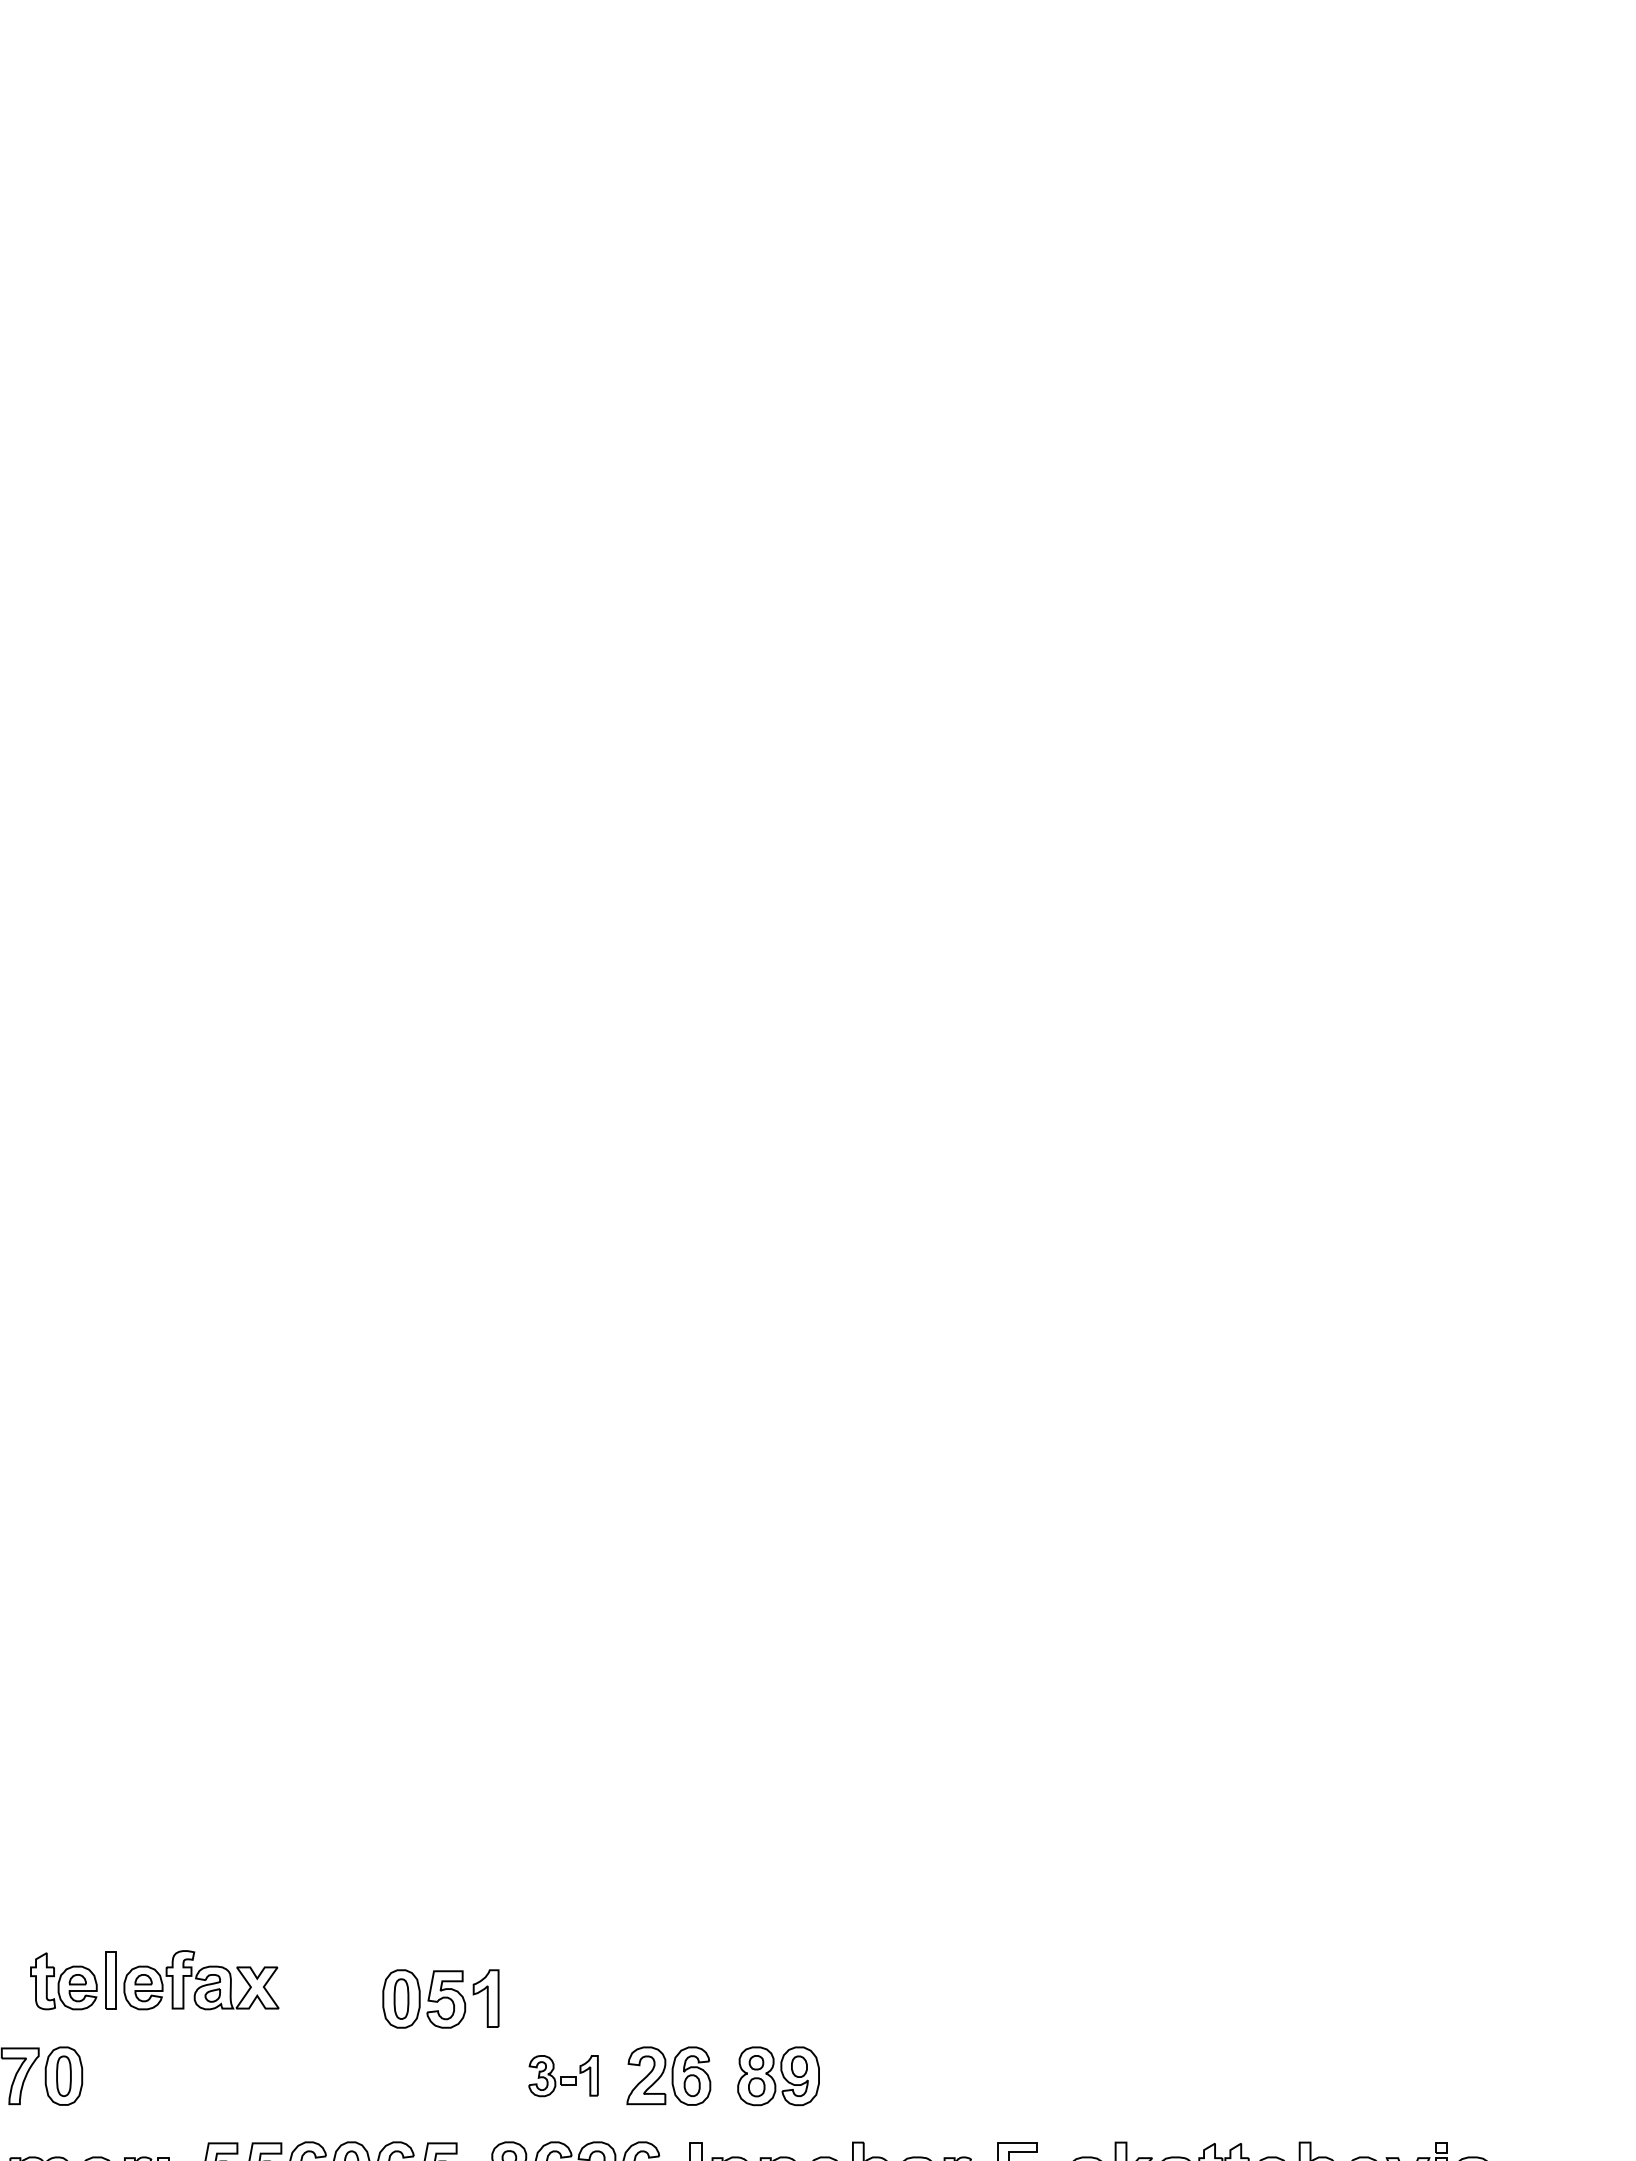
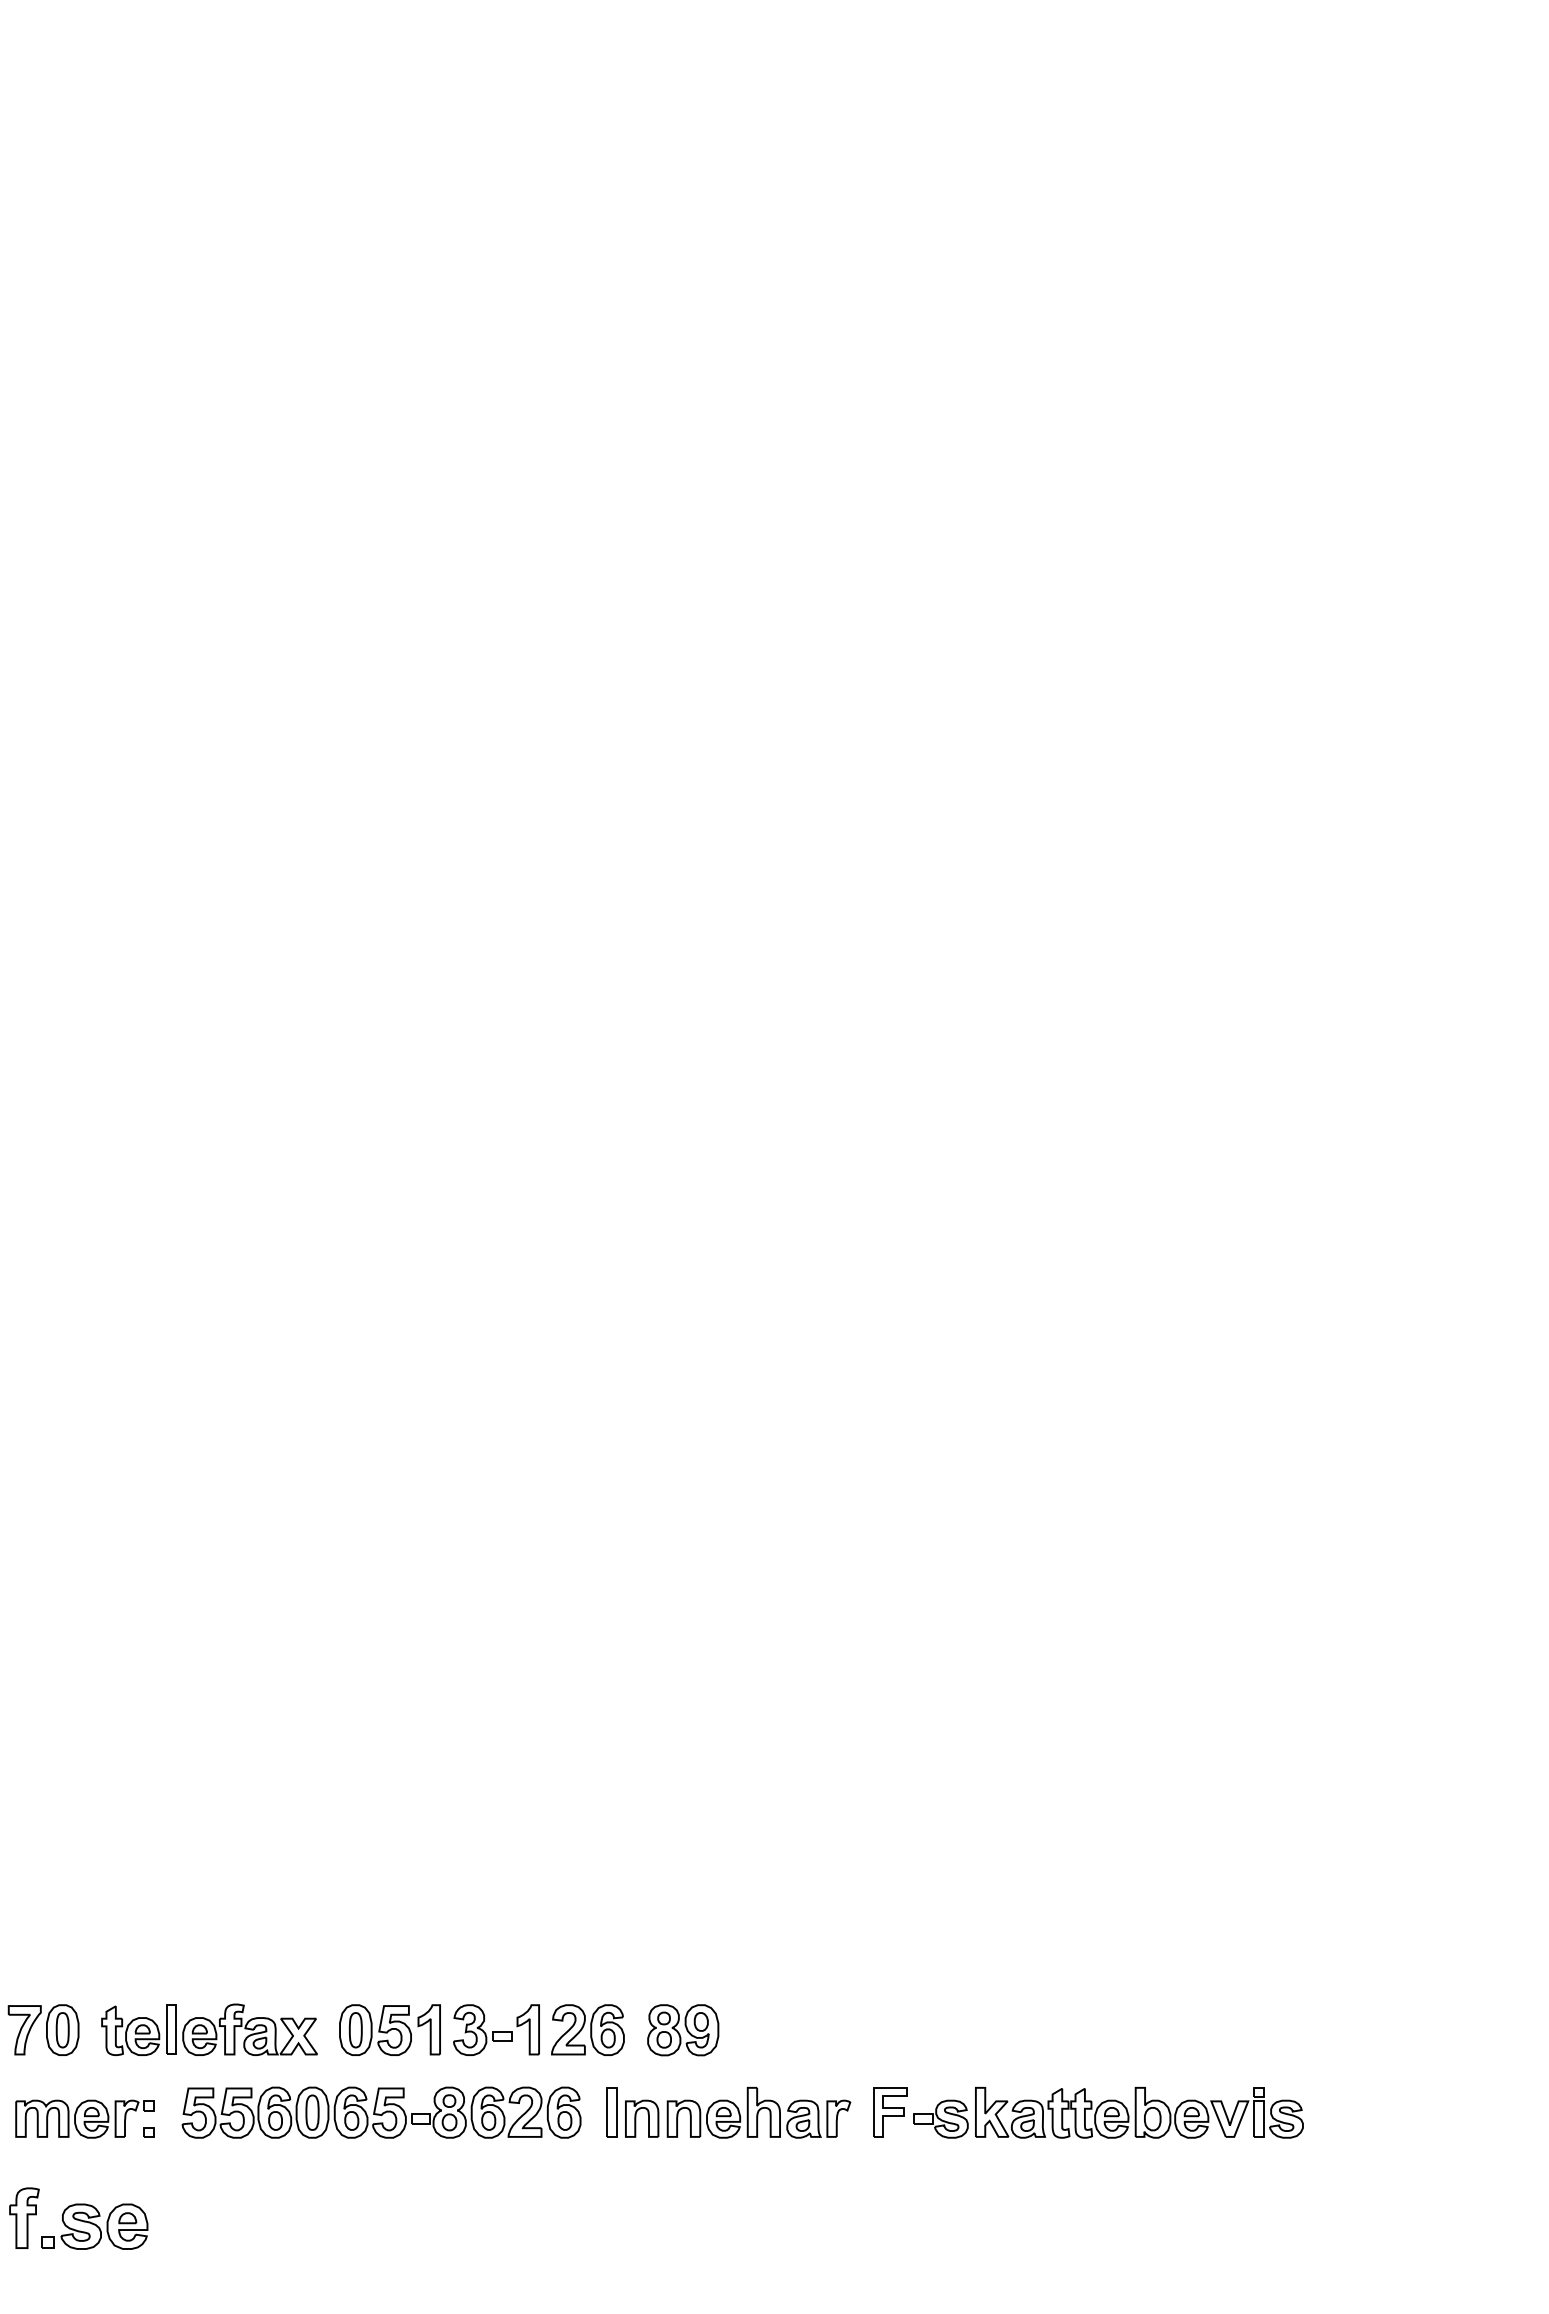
part: (154, 1979) -> (209, 2029), moved
part: (440, 1998) -> (389, 2029), moved
part: (563, 2075) -> (496, 2029), size x1.43

